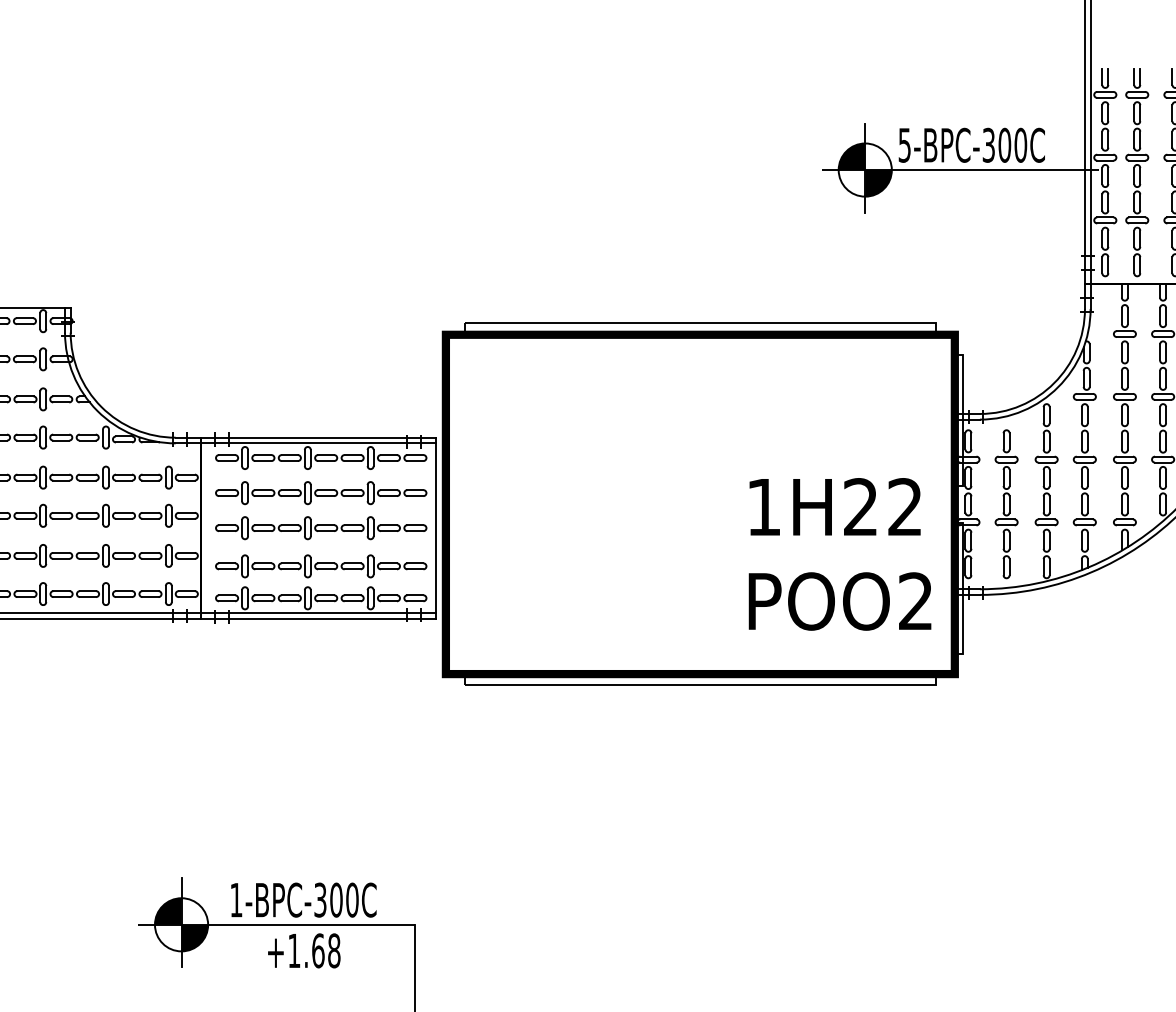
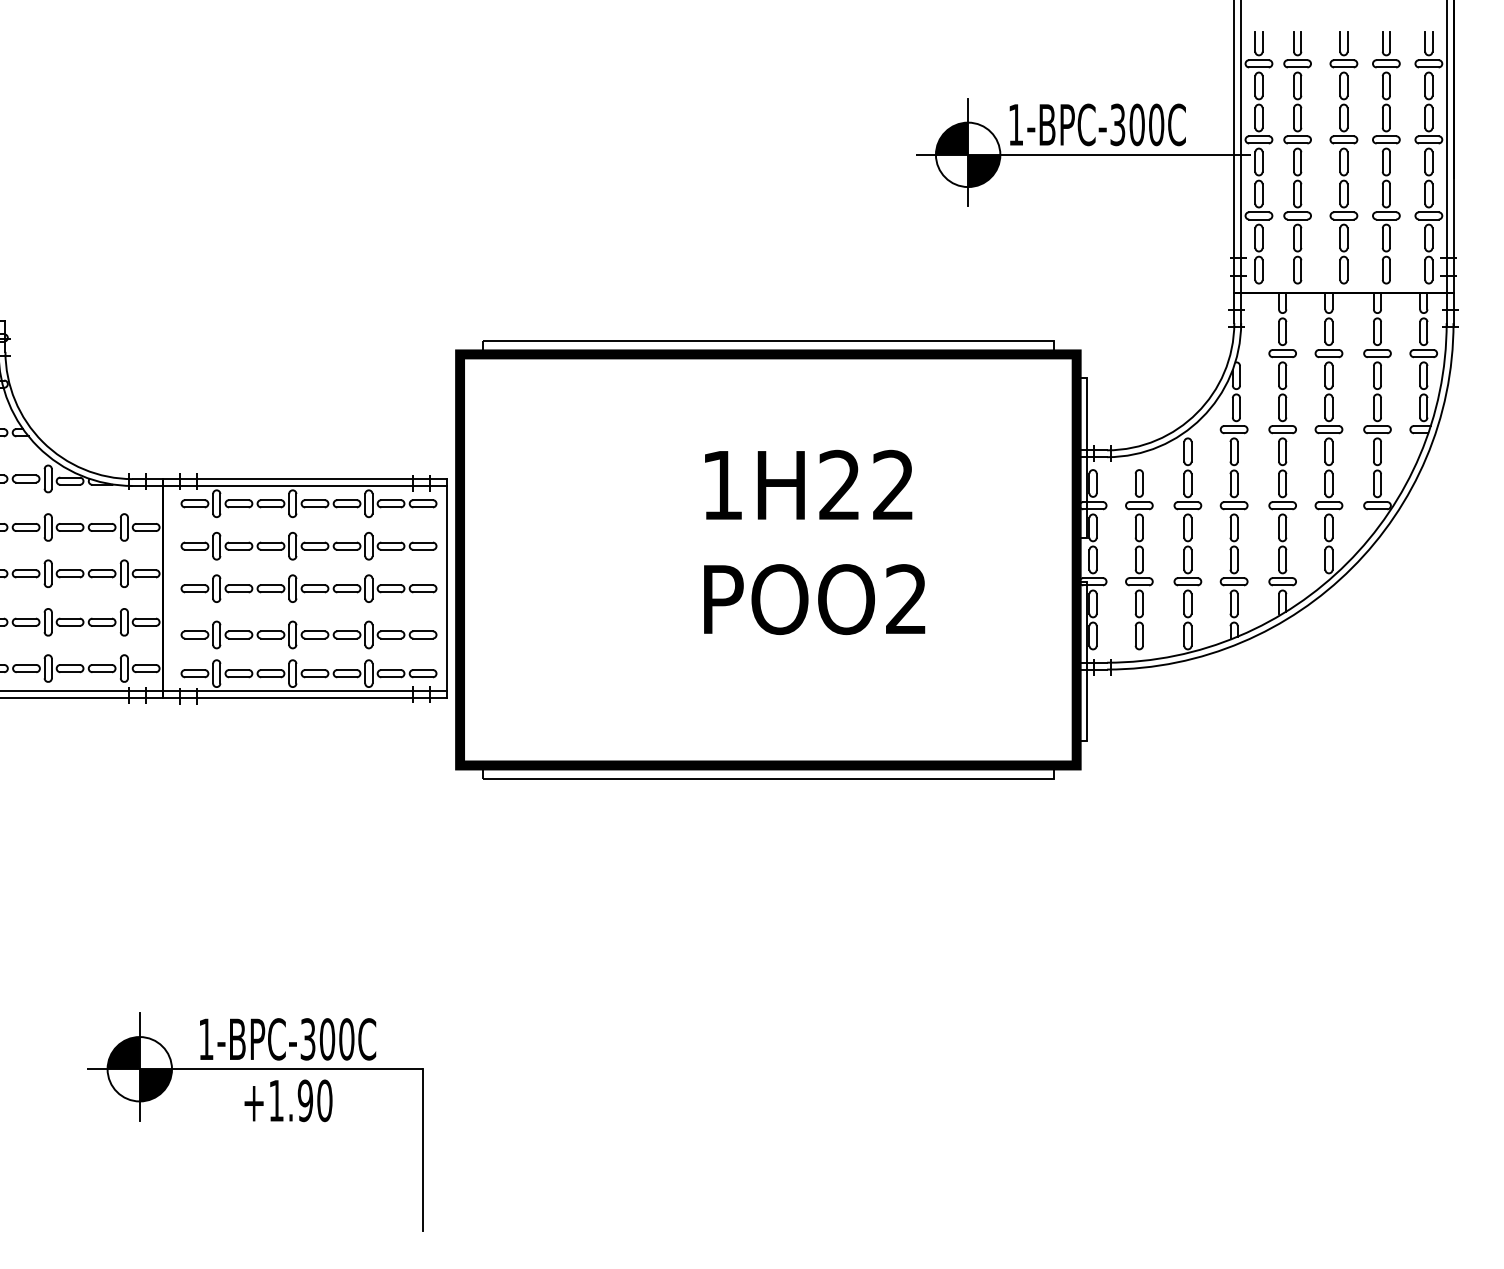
text: (904, 145) -> (1015, 125), 5-BPC-300C -> 1-BPC-300C
text: (839, 553) -> (814, 541), moved
text: (325, 950) -> (314, 1100), +1.68 -> +1.90

